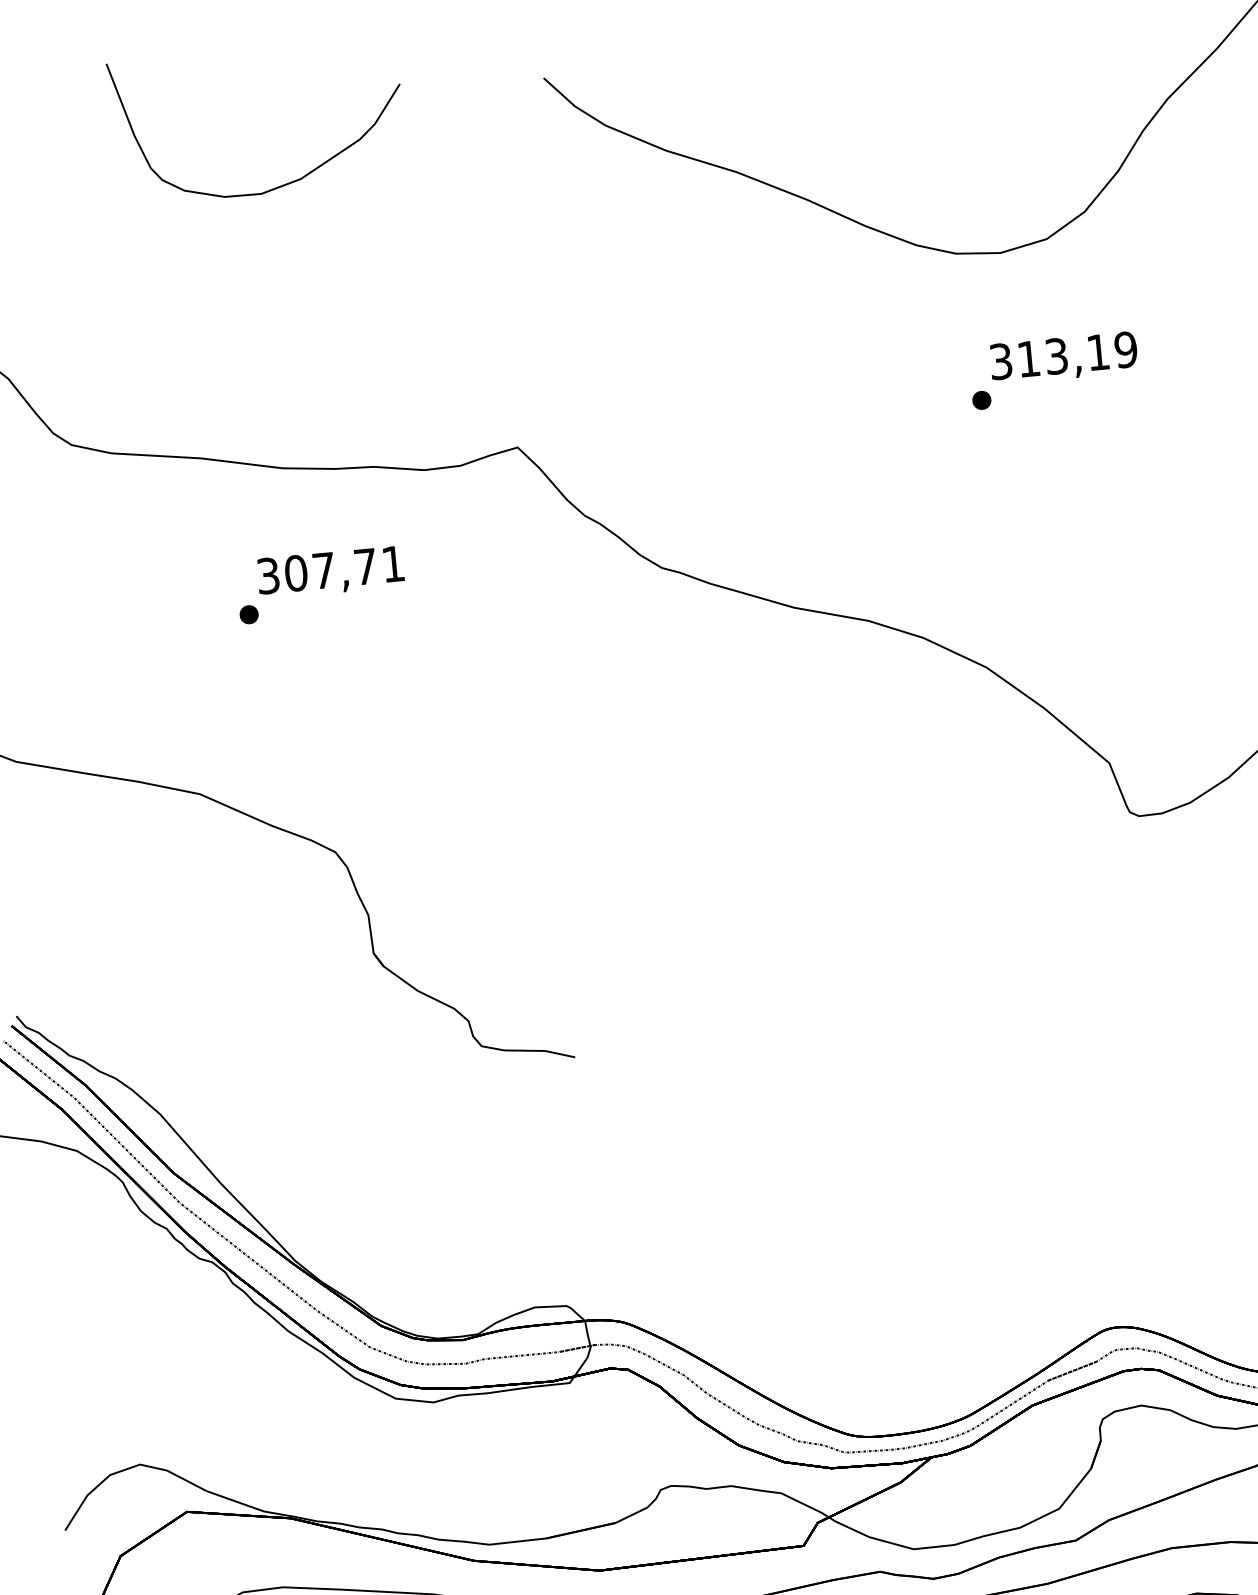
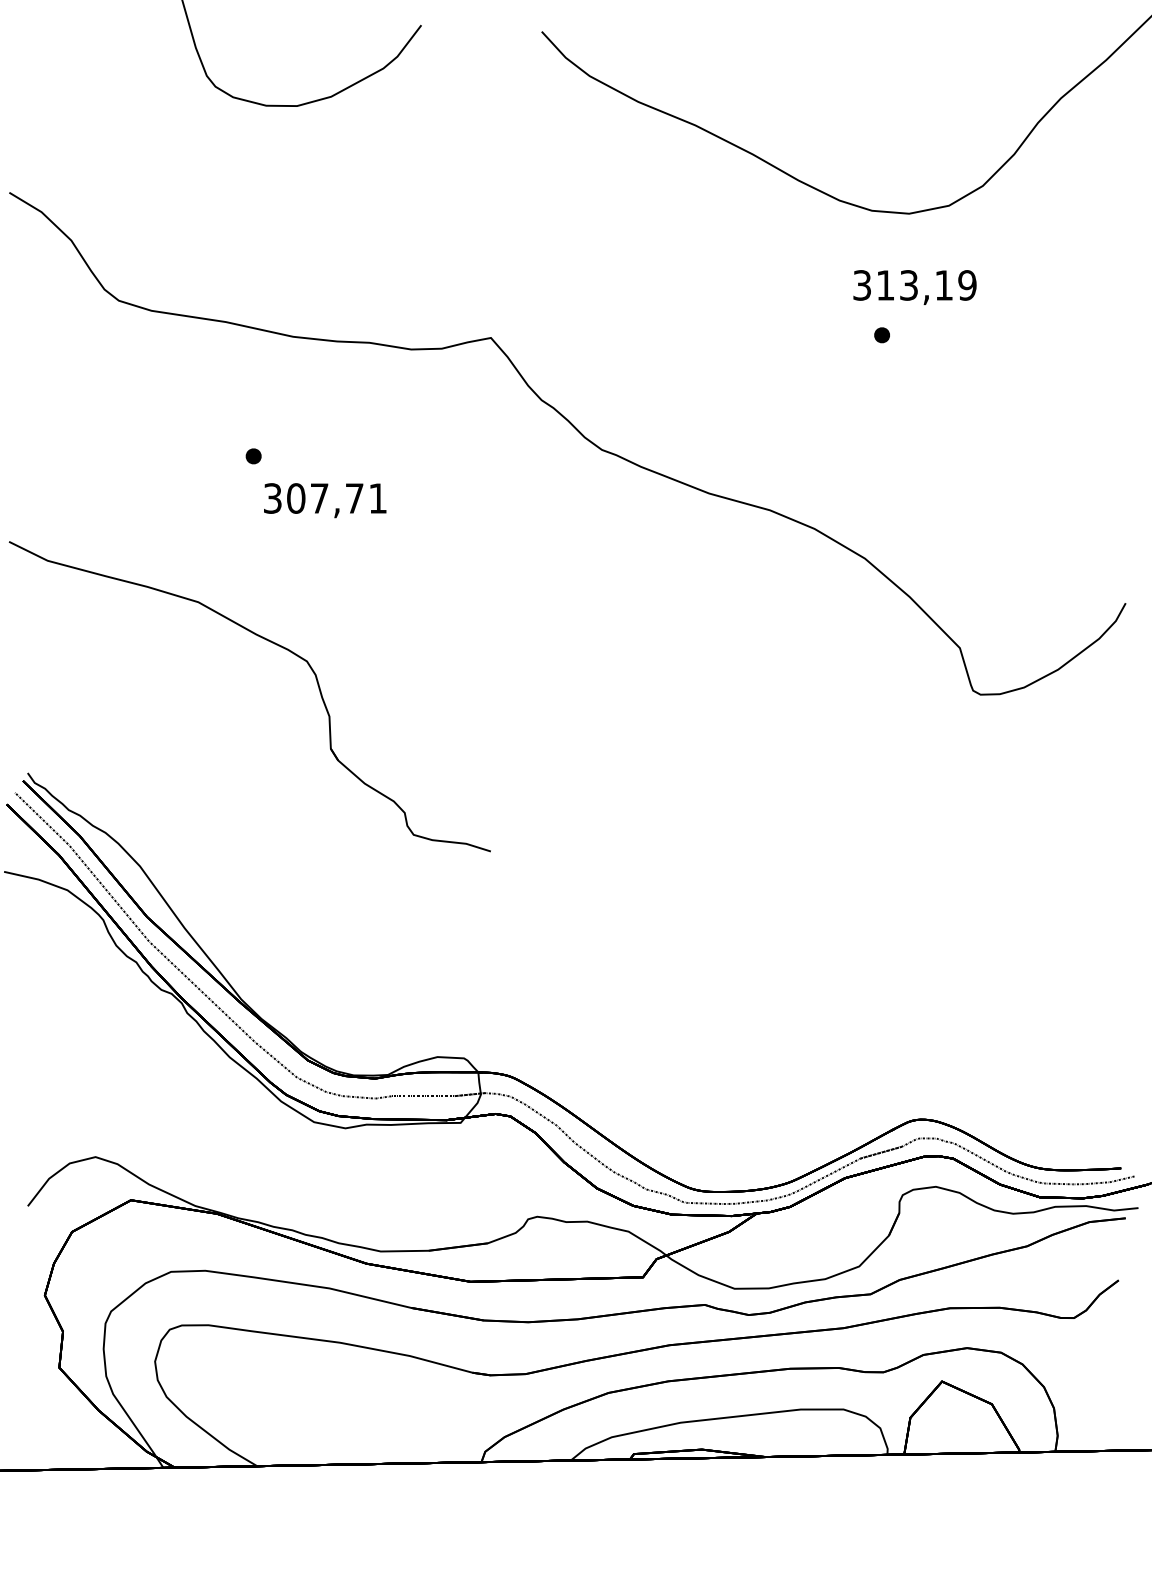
text: (1063, 358) -> (914, 287), moved
text: (331, 572) -> (325, 500), moved

